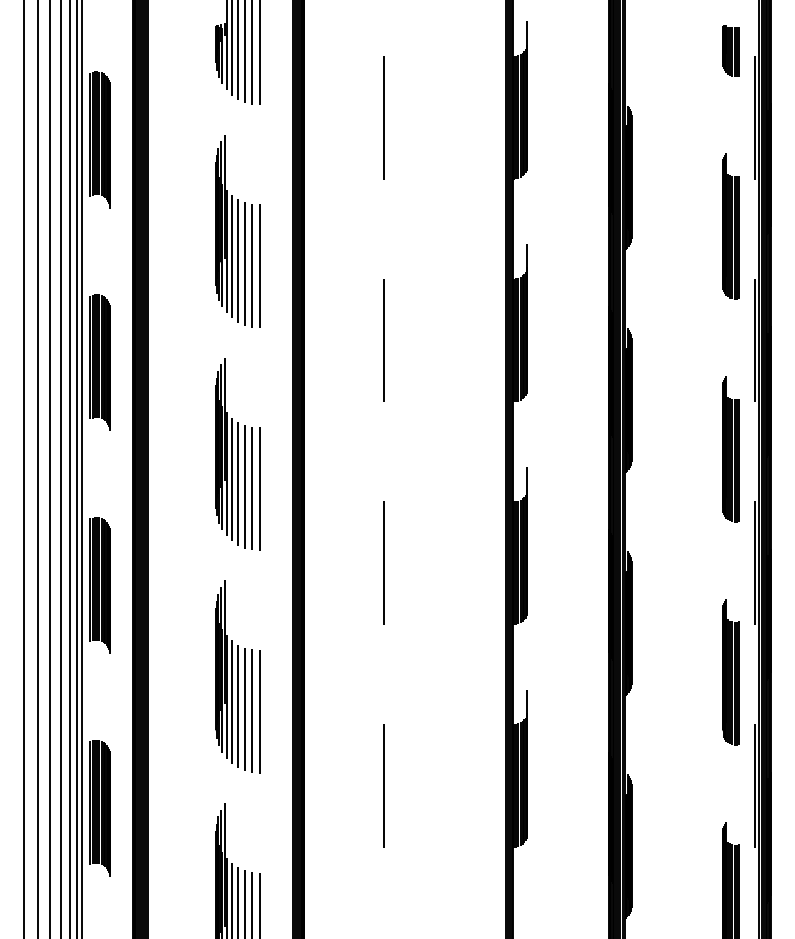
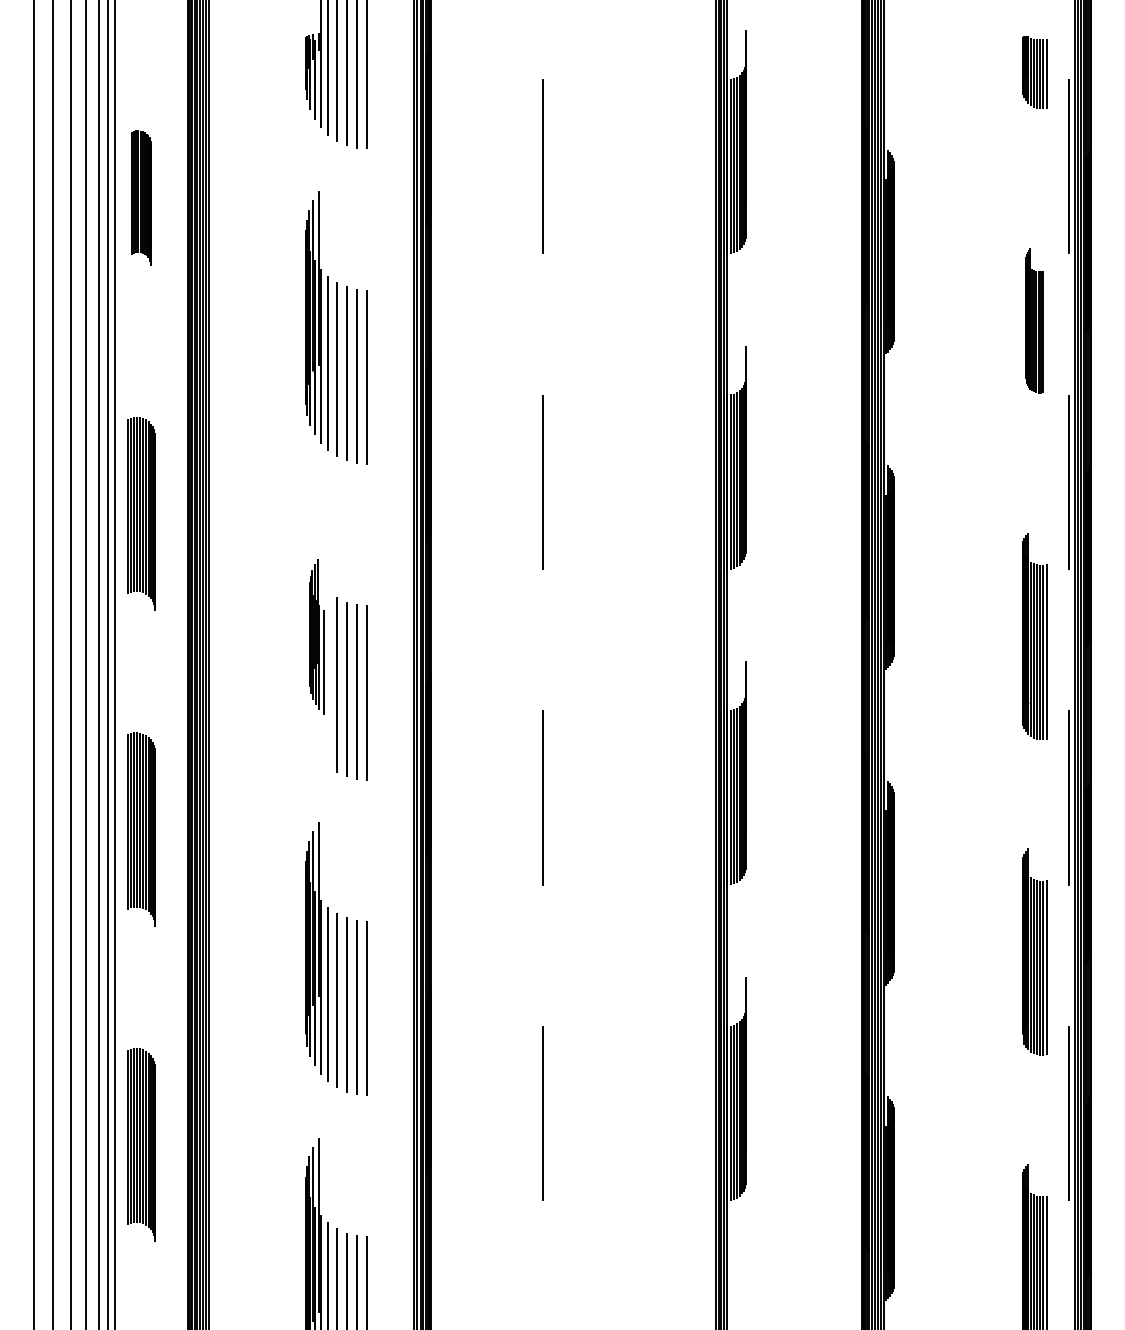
part: (100, 140) -> (141, 198), size x0.7
part: (730, 226) -> (1034, 320), size x0.7
part: (223, 449) -> (316, 636), size x0.6

